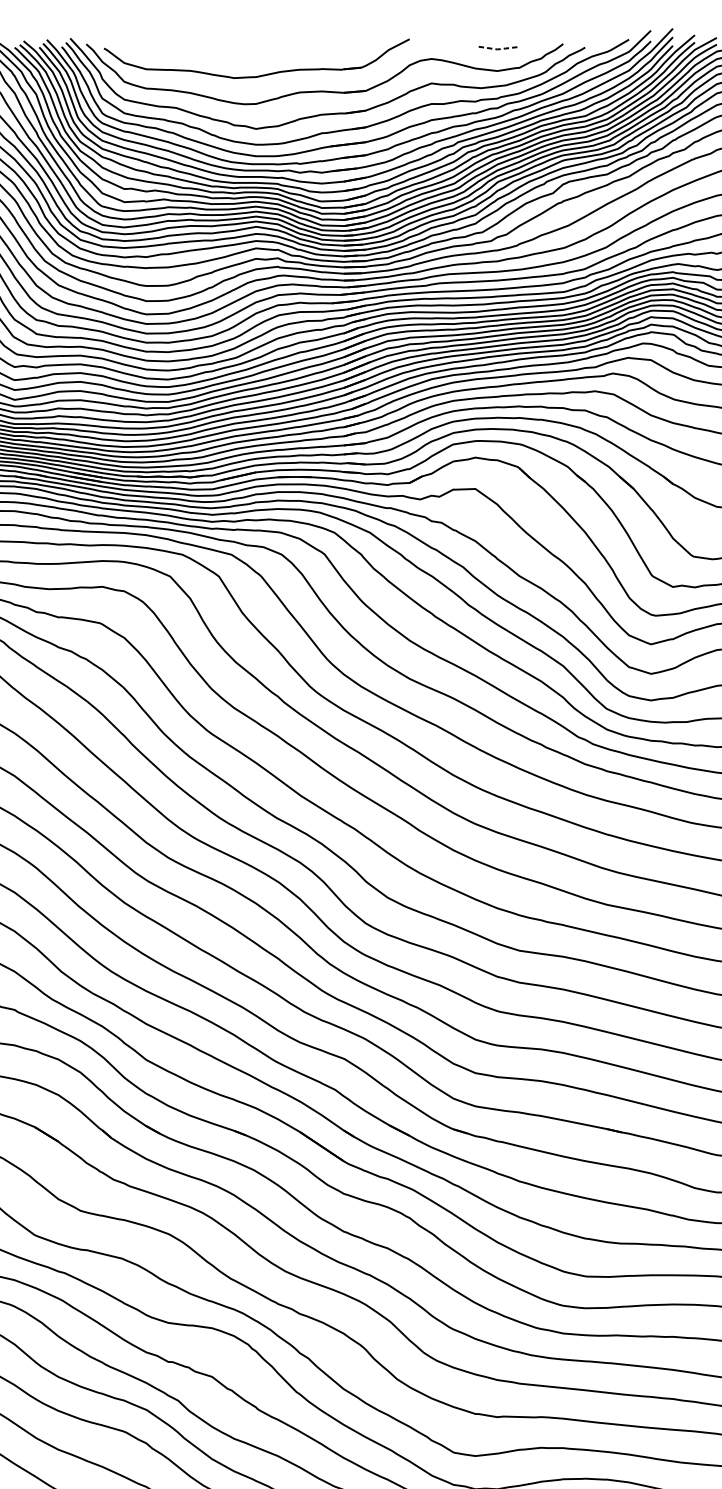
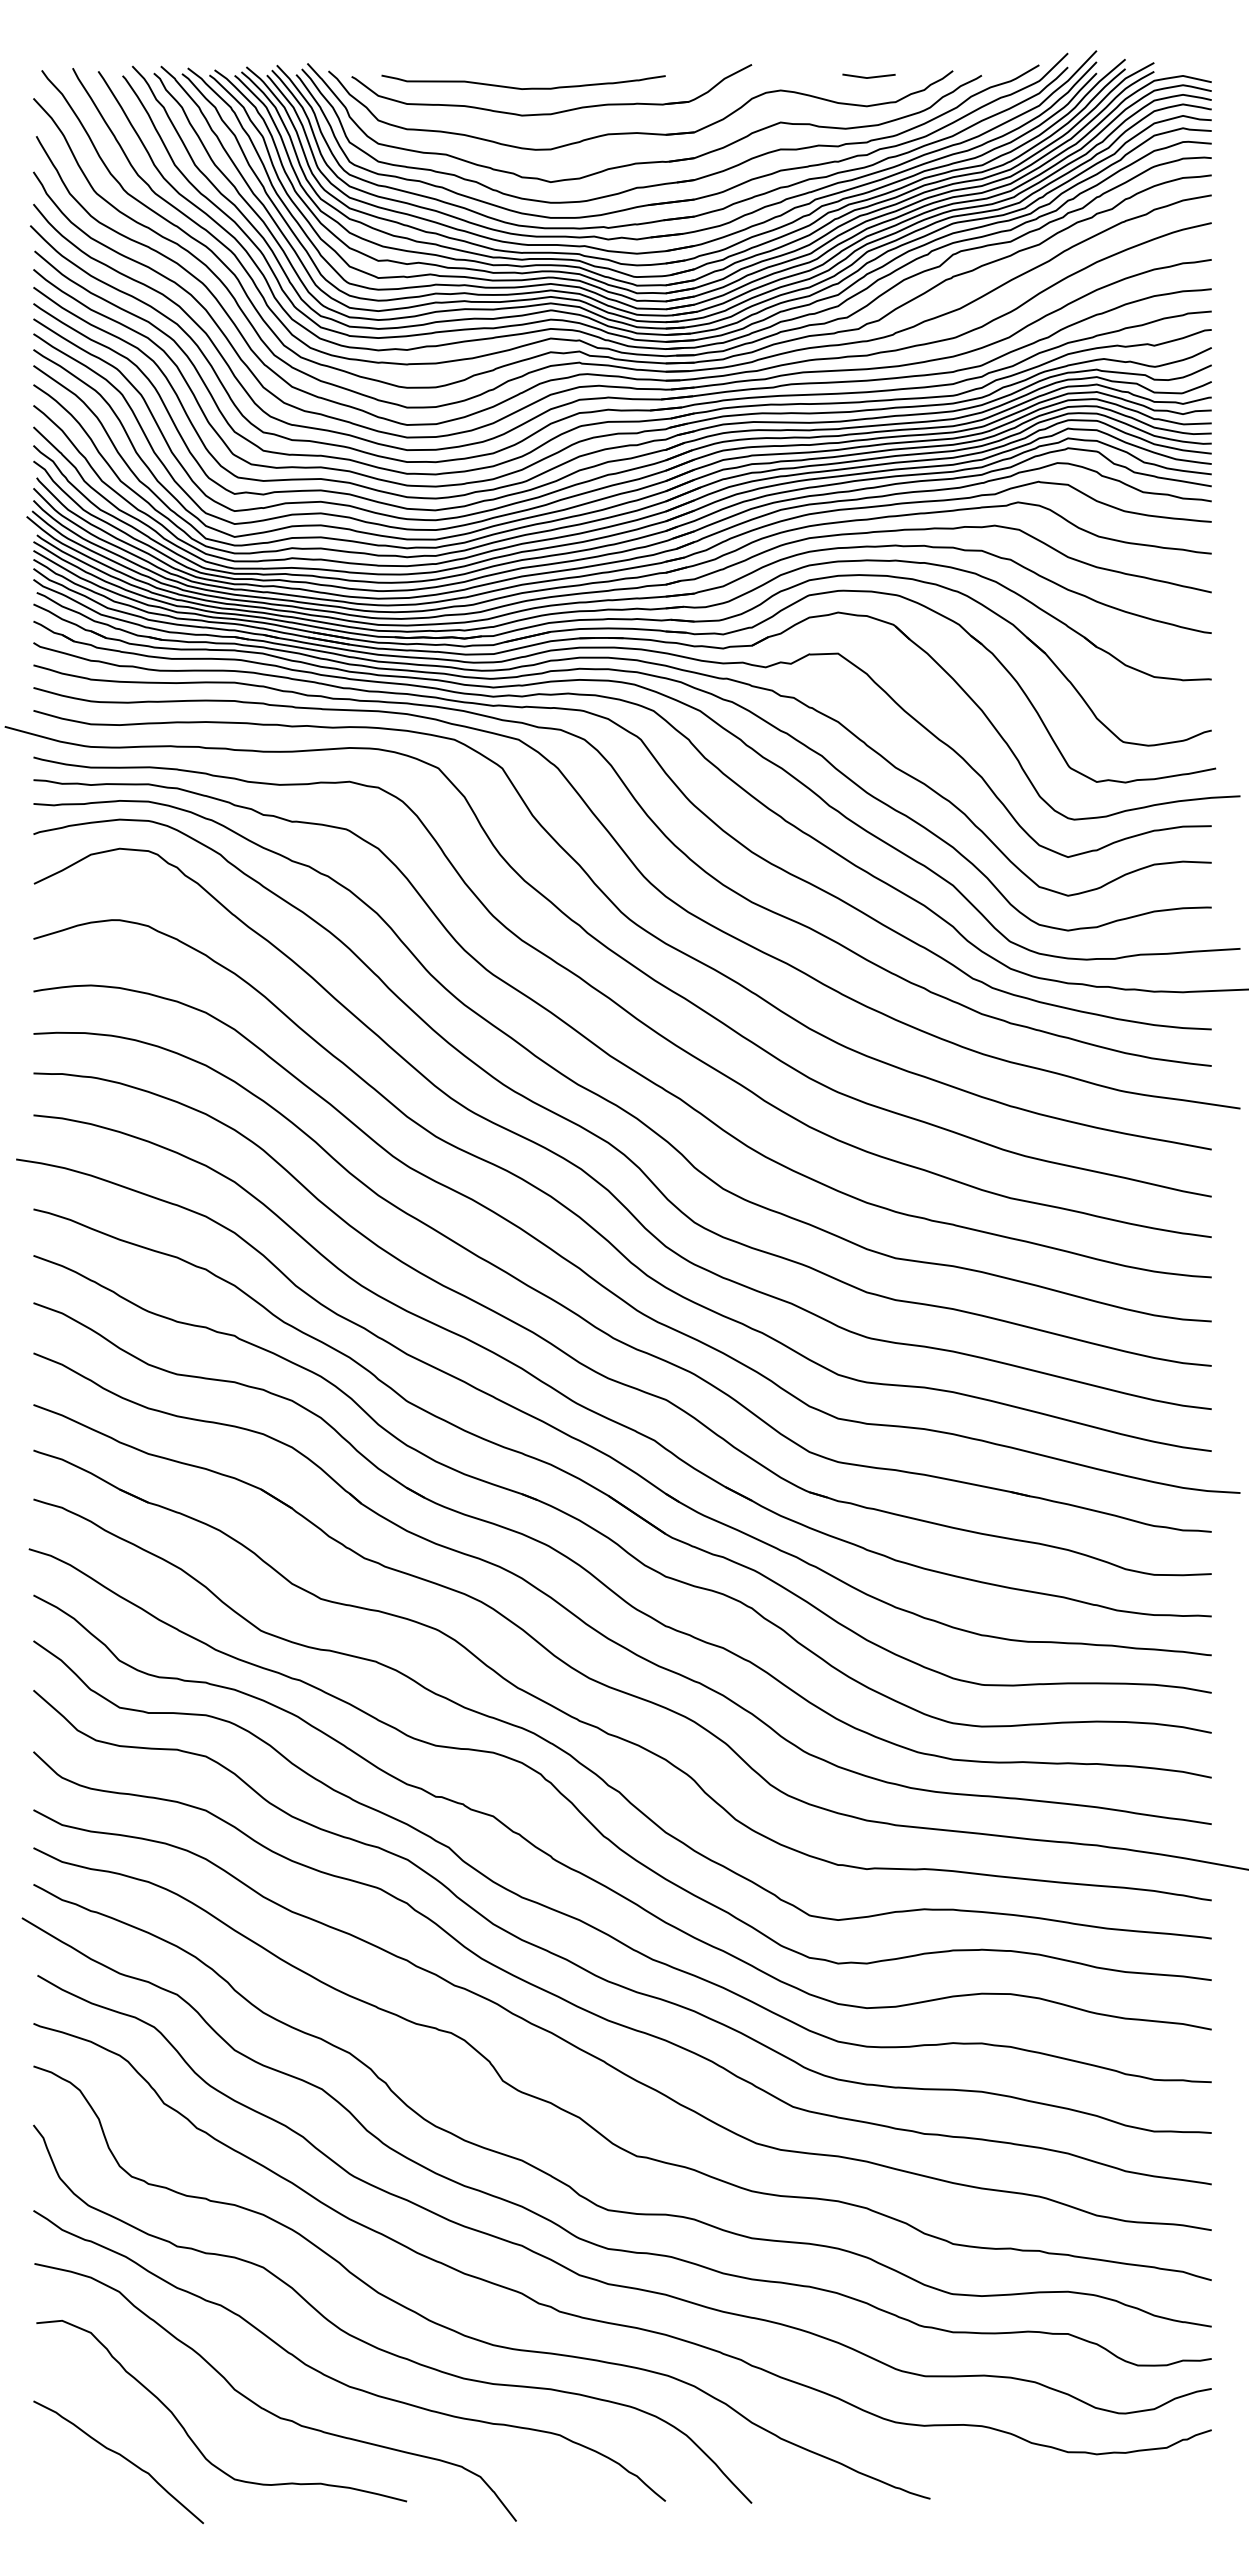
line: (498, 49) -> (868, 77), dashed -> solid
curve: (235, 57) -> (523, 88), added

